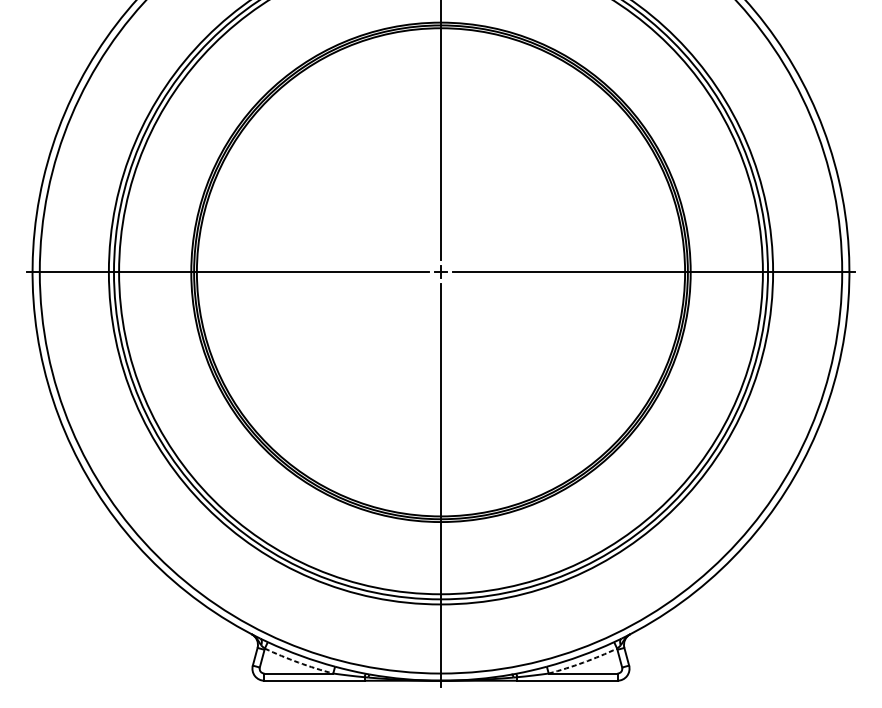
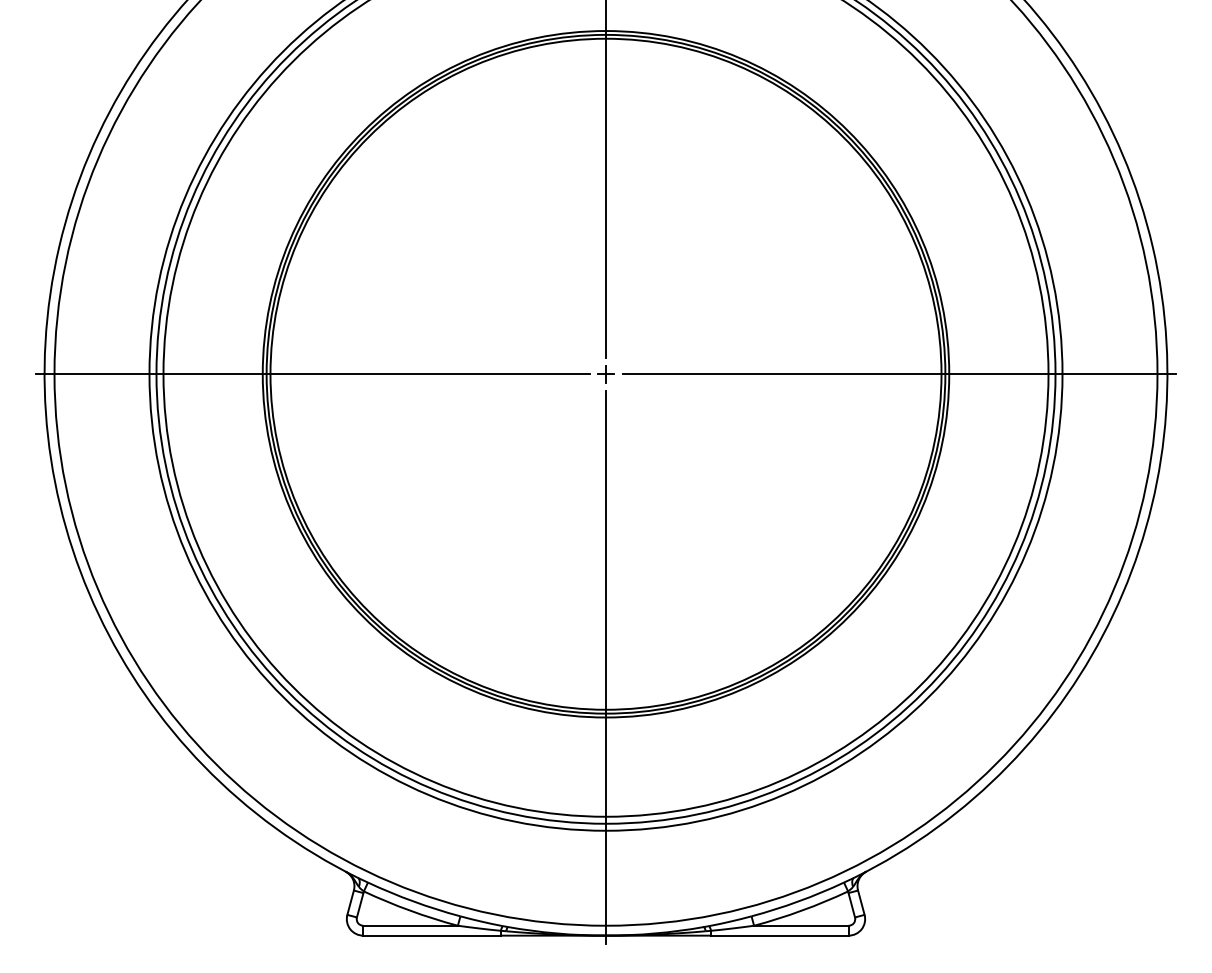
arc: (298, 662) -> (410, 910), dashed -> solid
arc: (583, 662) -> (801, 910), dashed -> solid

